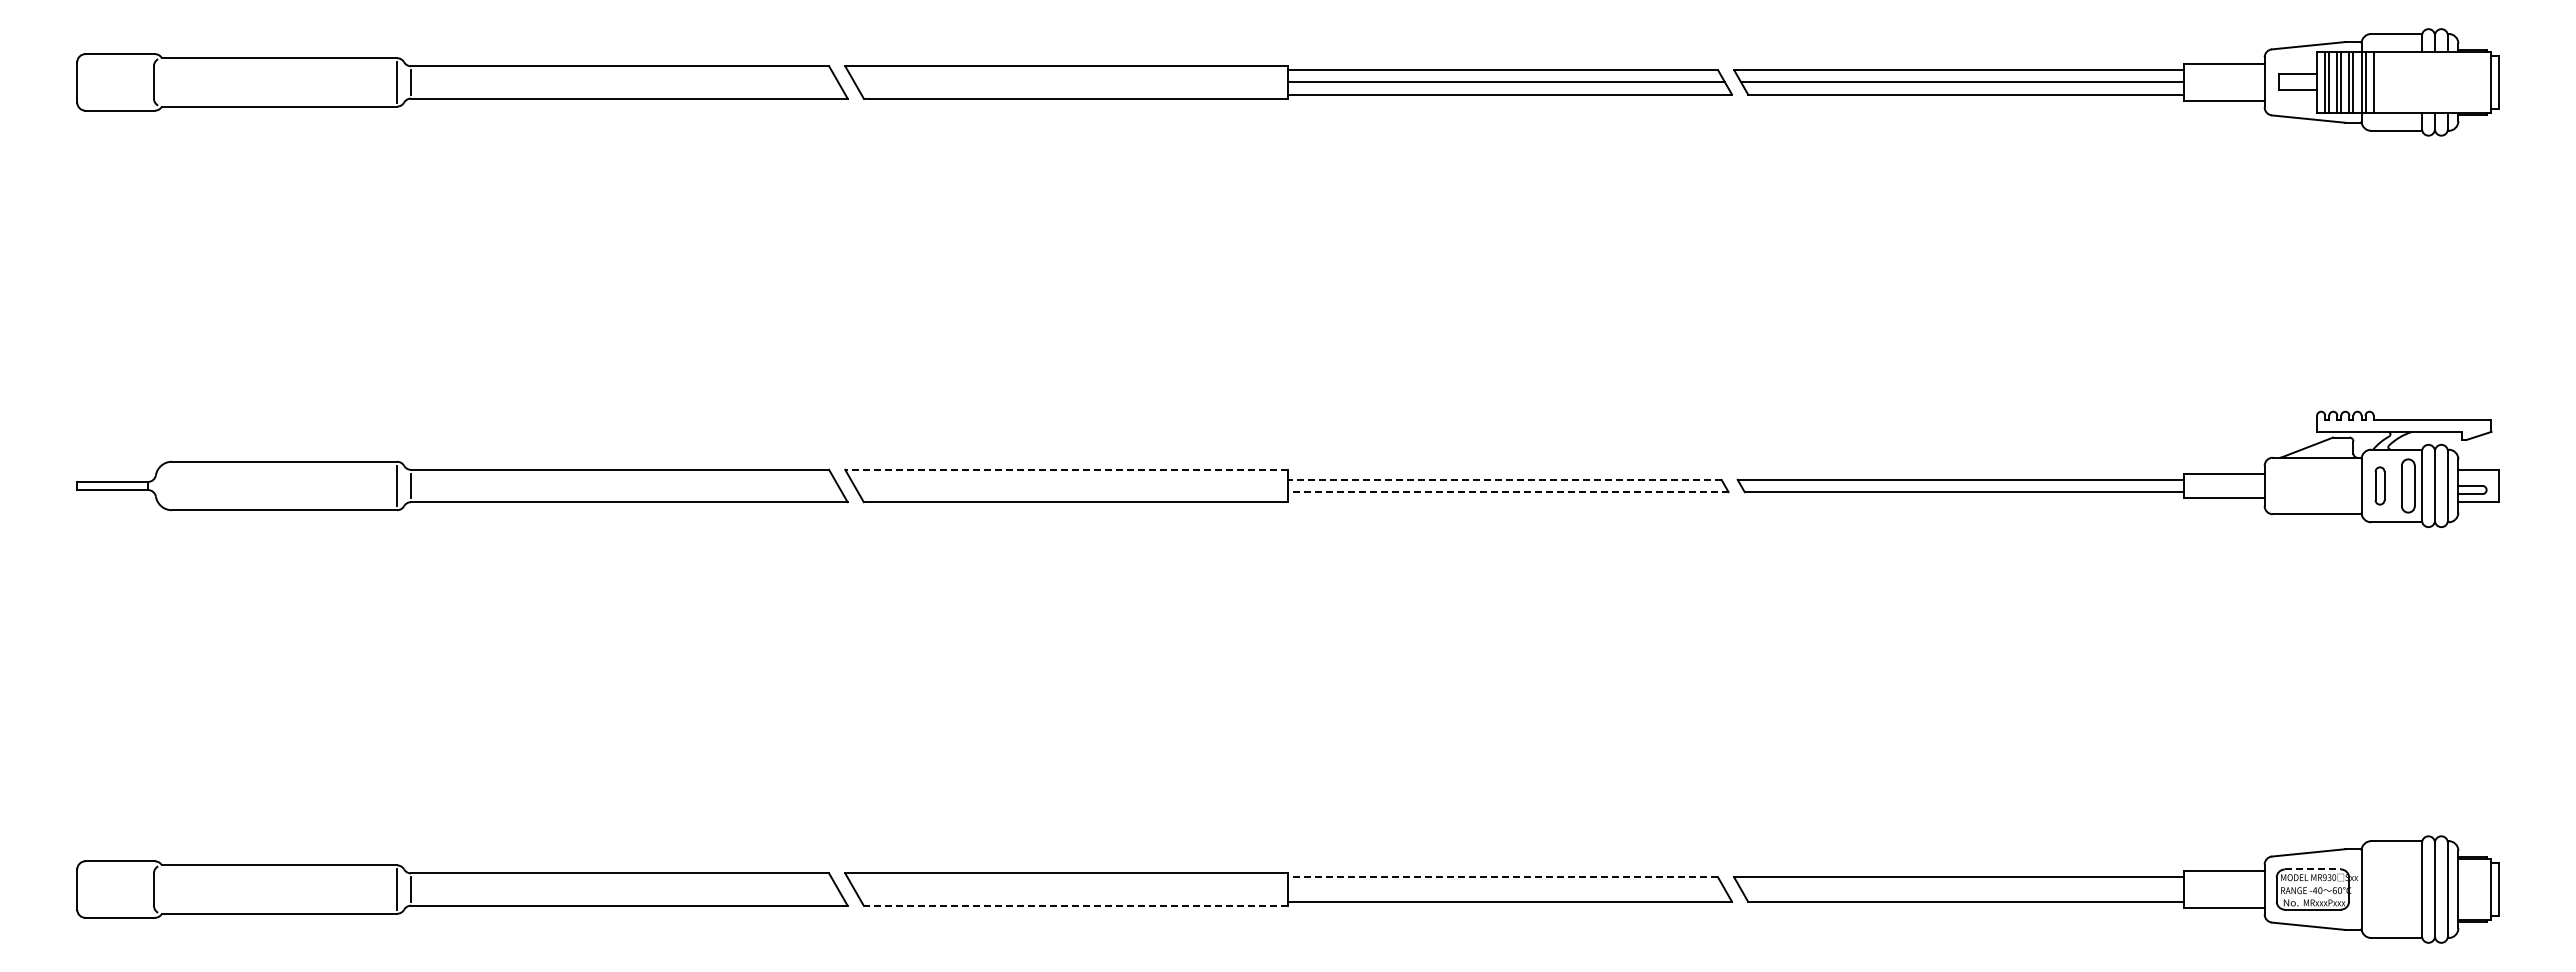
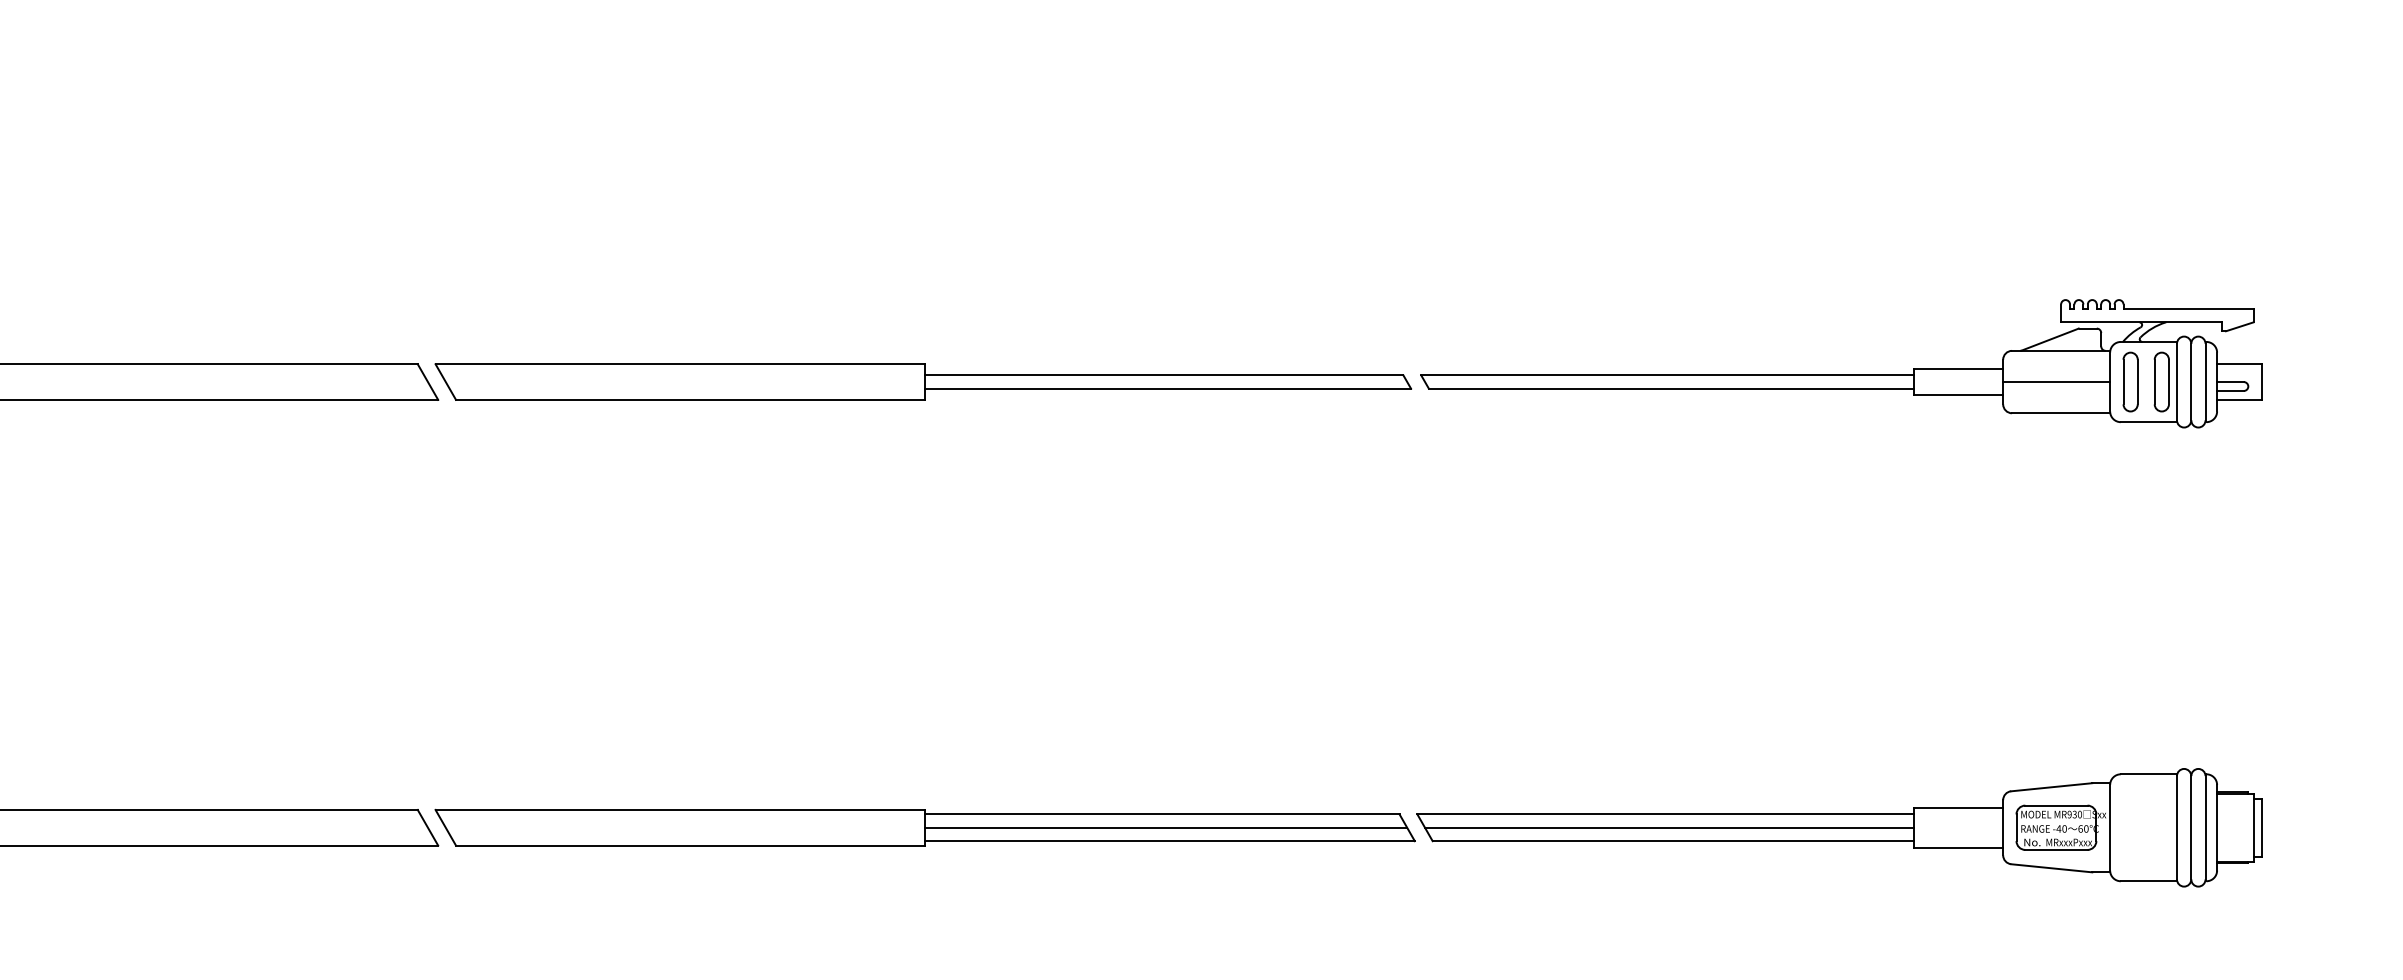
line: (1066, 469) -> (679, 363), dashed -> solid
line: (1504, 479) -> (1163, 374), dashed -> solid
part: (2379, 485) -> (2129, 381), size x1.43
line: (2312, 486) -> (2055, 382), added
line: (1507, 492) -> (1166, 389), dashed -> solid
line: (2313, 869) -> (2057, 805), dashed -> solid
line: (1502, 877) -> (1161, 814), dashed -> solid
line: (1506, 889) -> (1165, 827), added
line: (1962, 889) -> (1669, 827), added
line: (1075, 905) -> (689, 845), dashed -> solid

